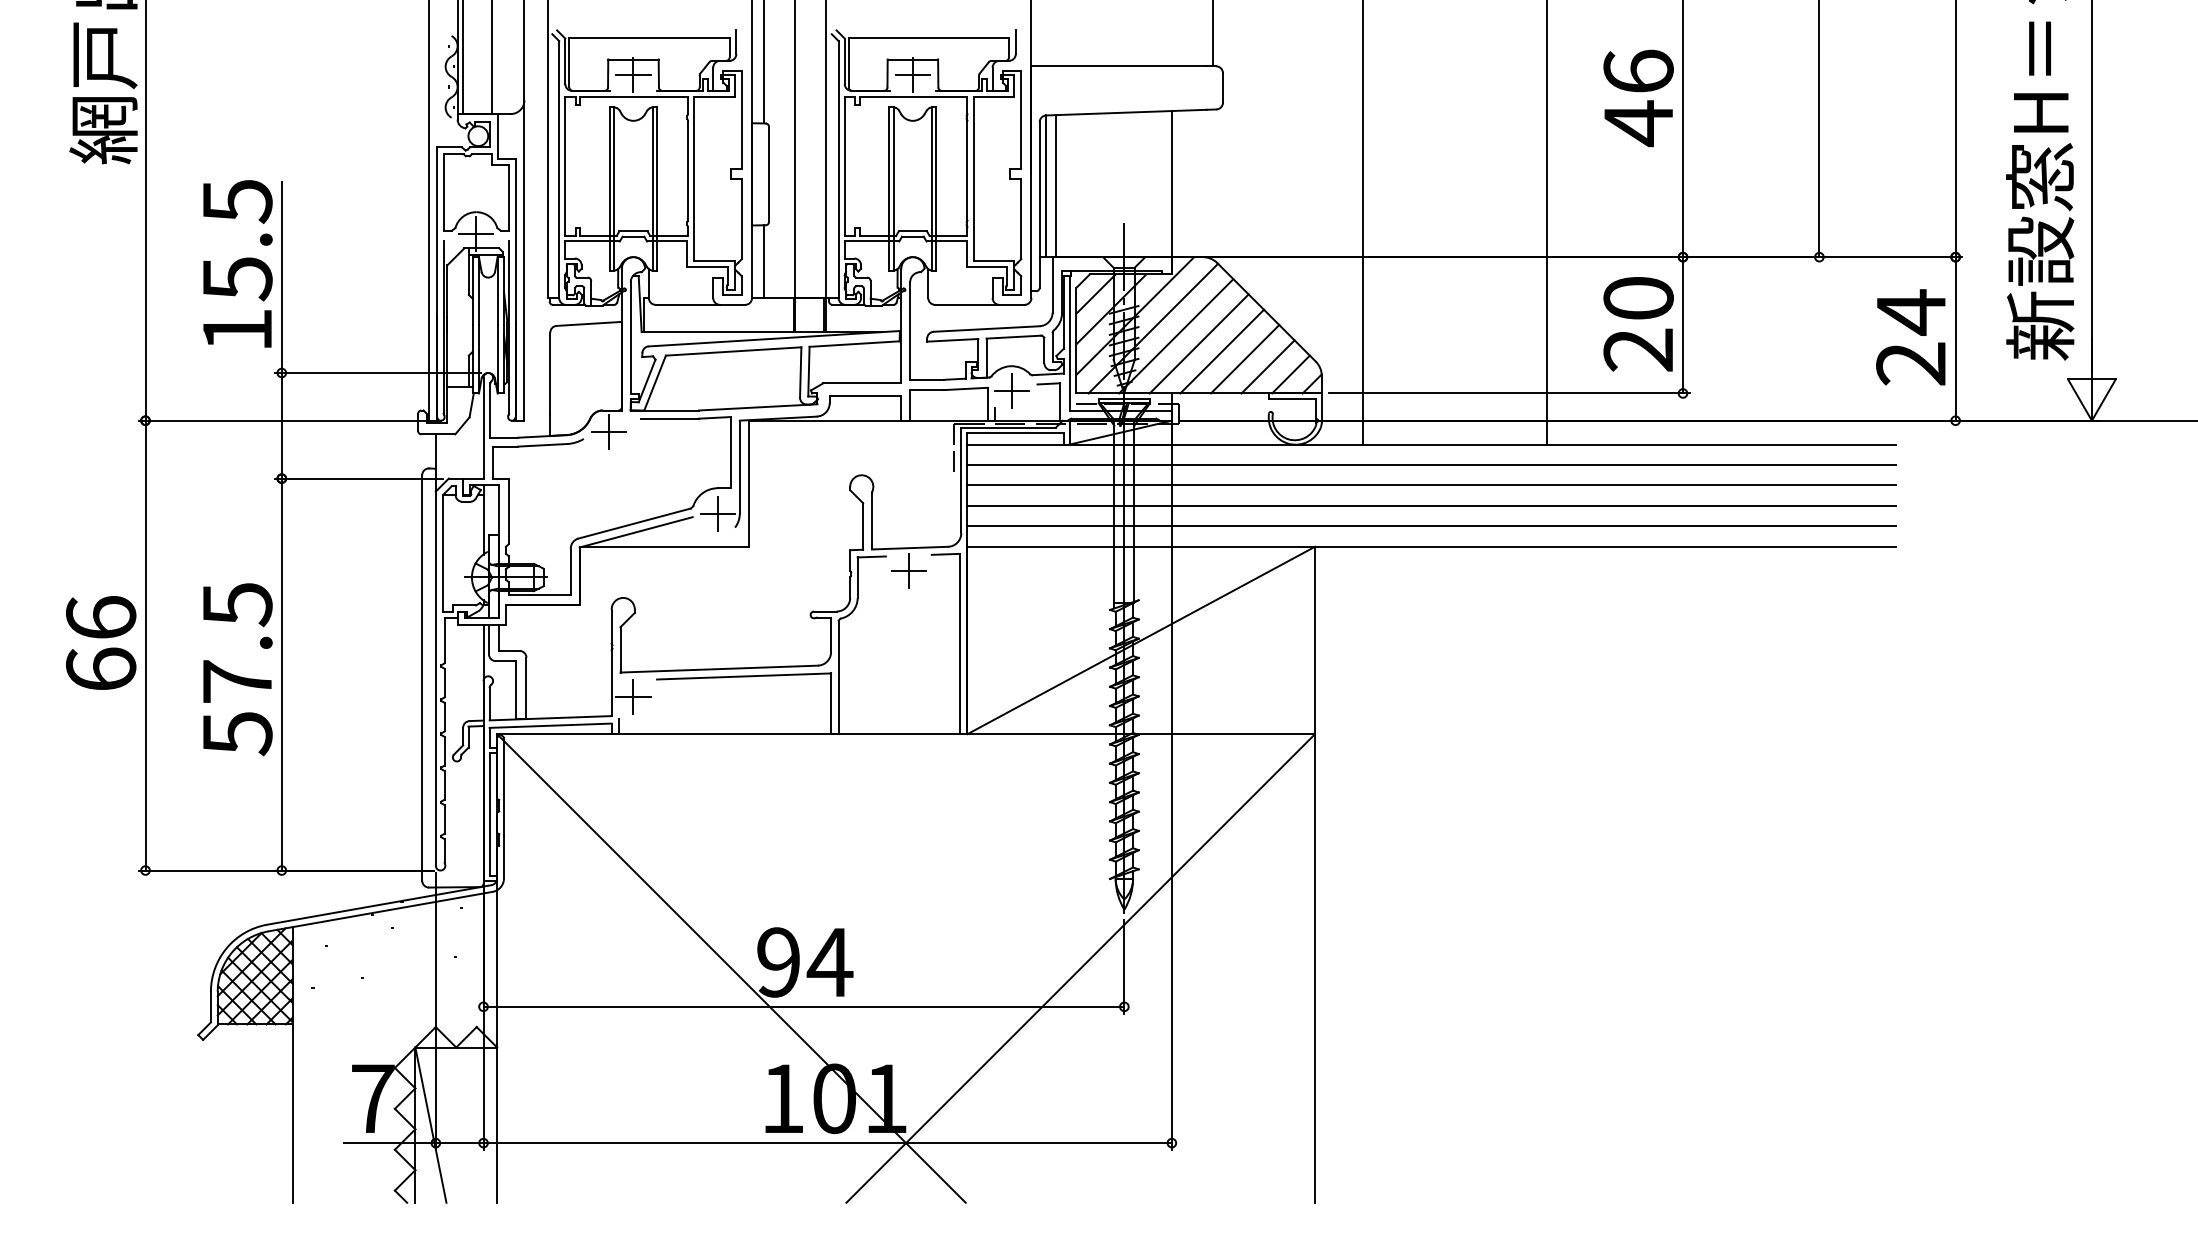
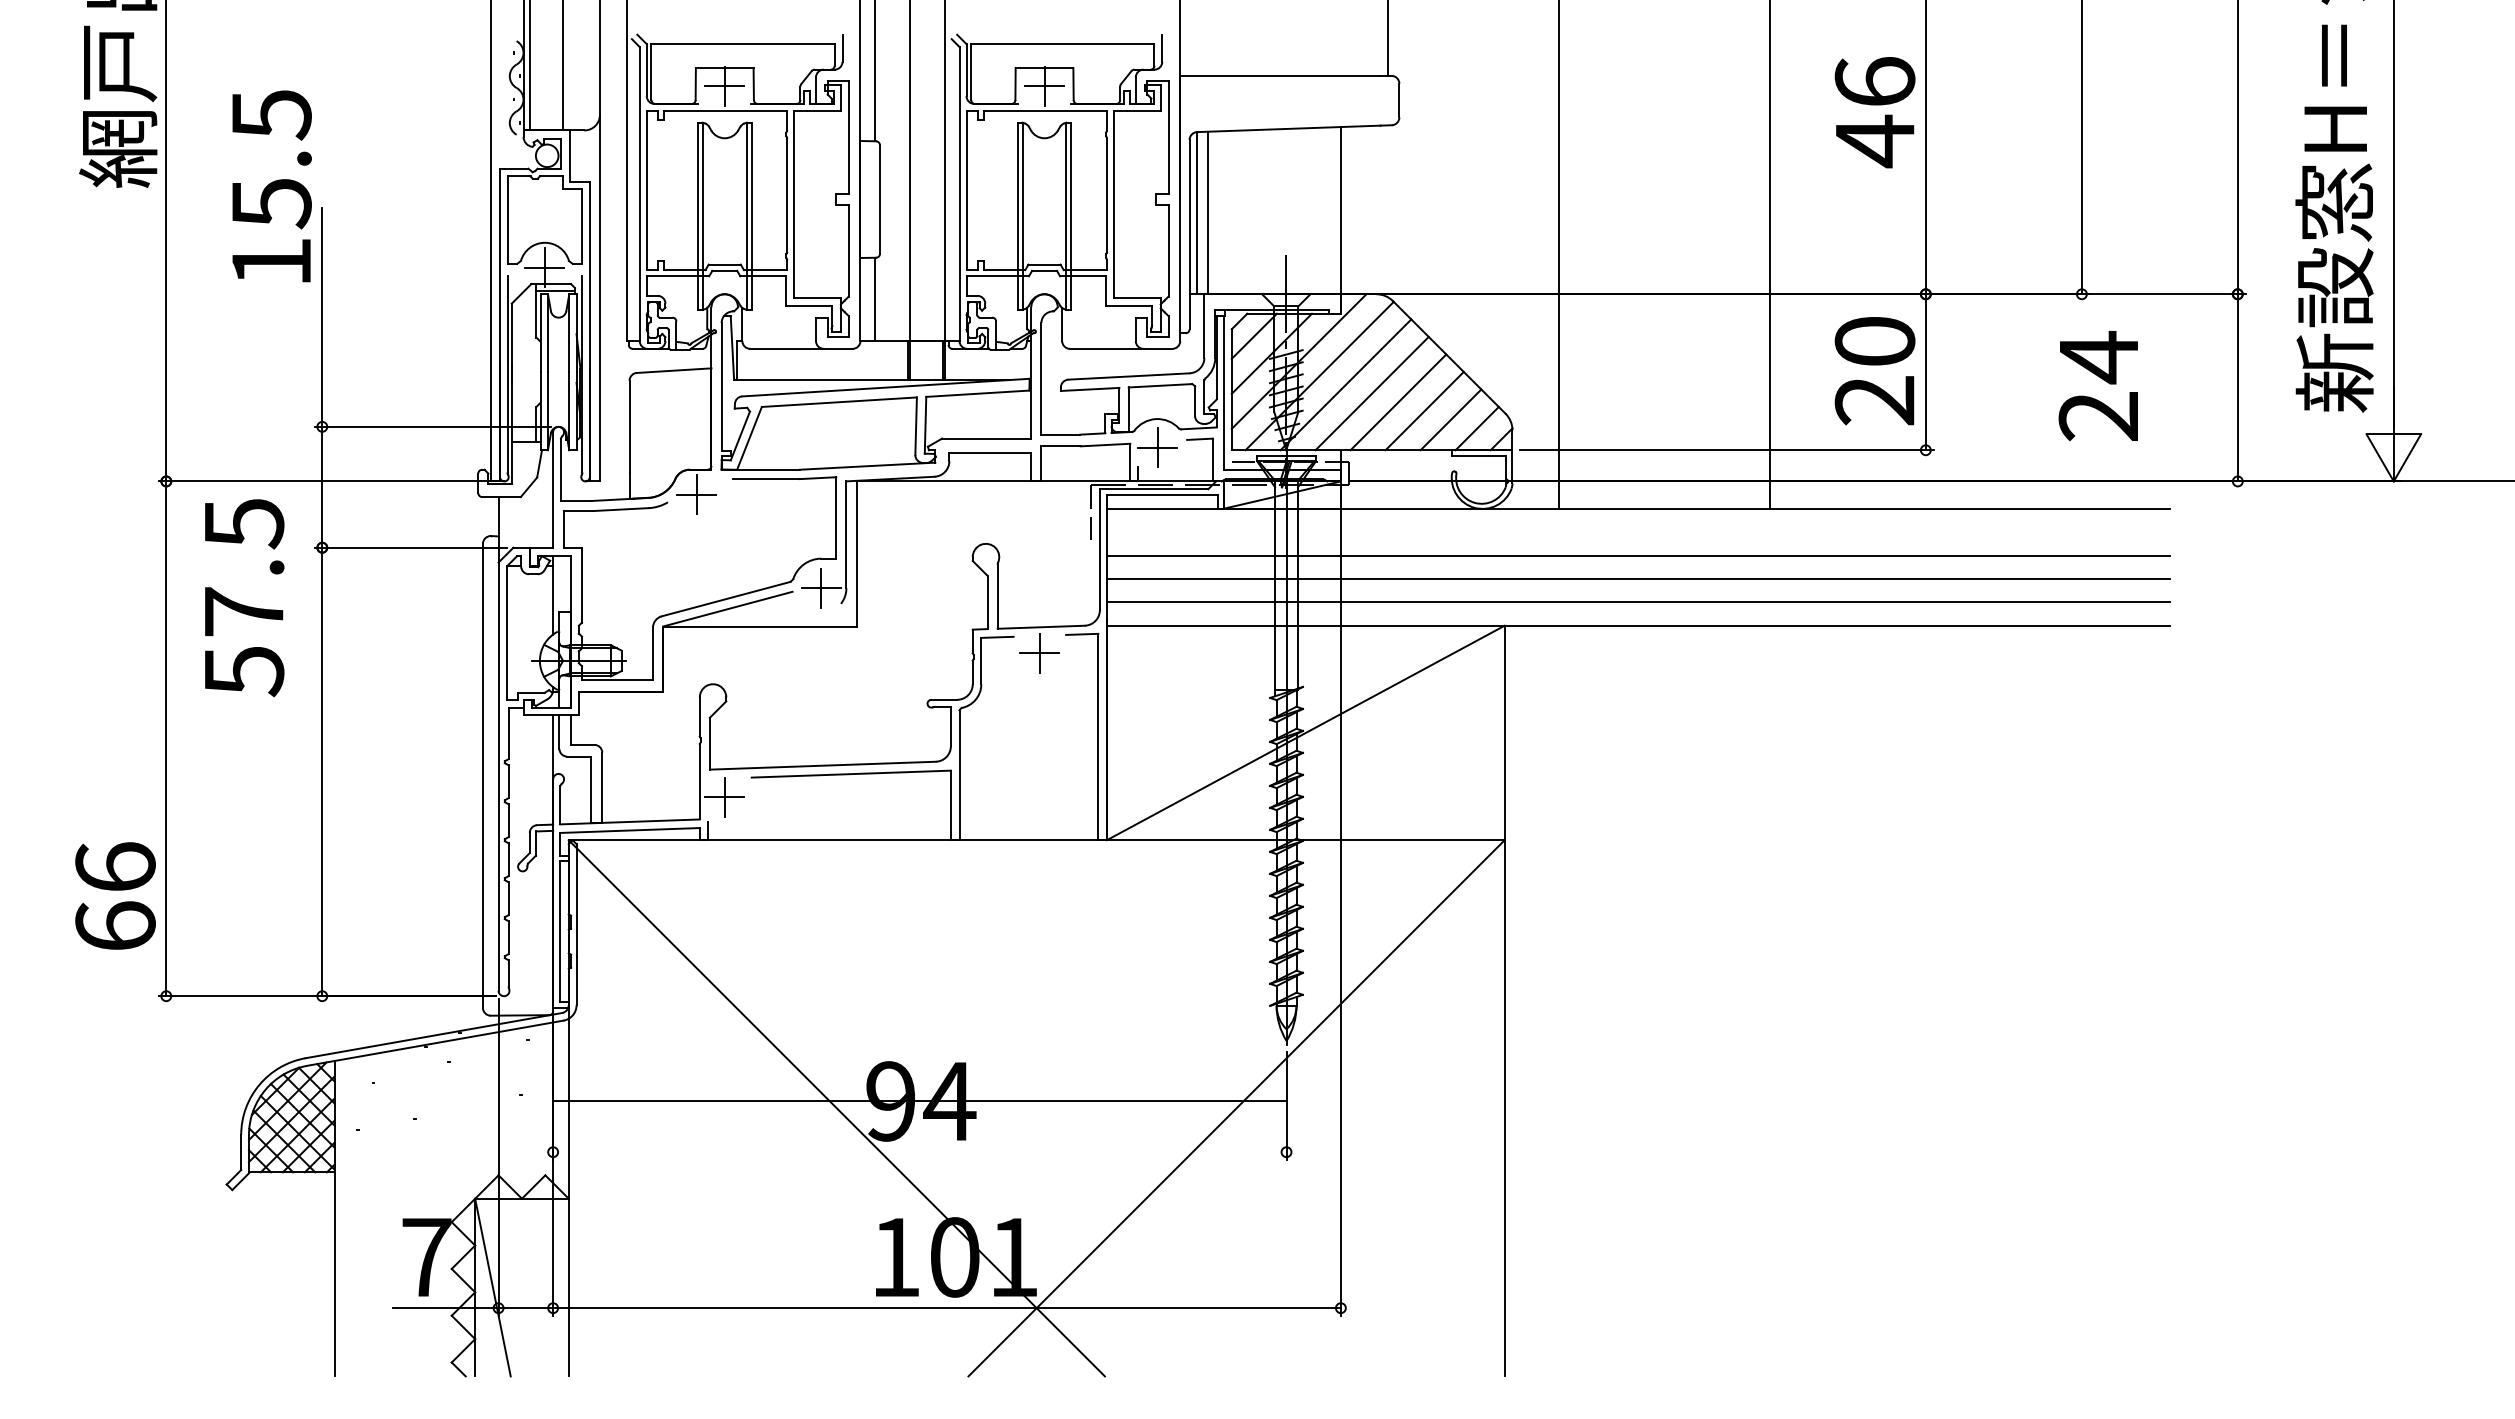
text: (237, 263) -> (271, 185), moved
text: (1910, 337) -> (2098, 386), moved
line: (1431, 465) -> (1638, 532), removed
text: (101, 642) -> (115, 895), moved
text: (237, 669) -> (244, 597), moved
line: (803, 1006) -> (919, 1100), moved

